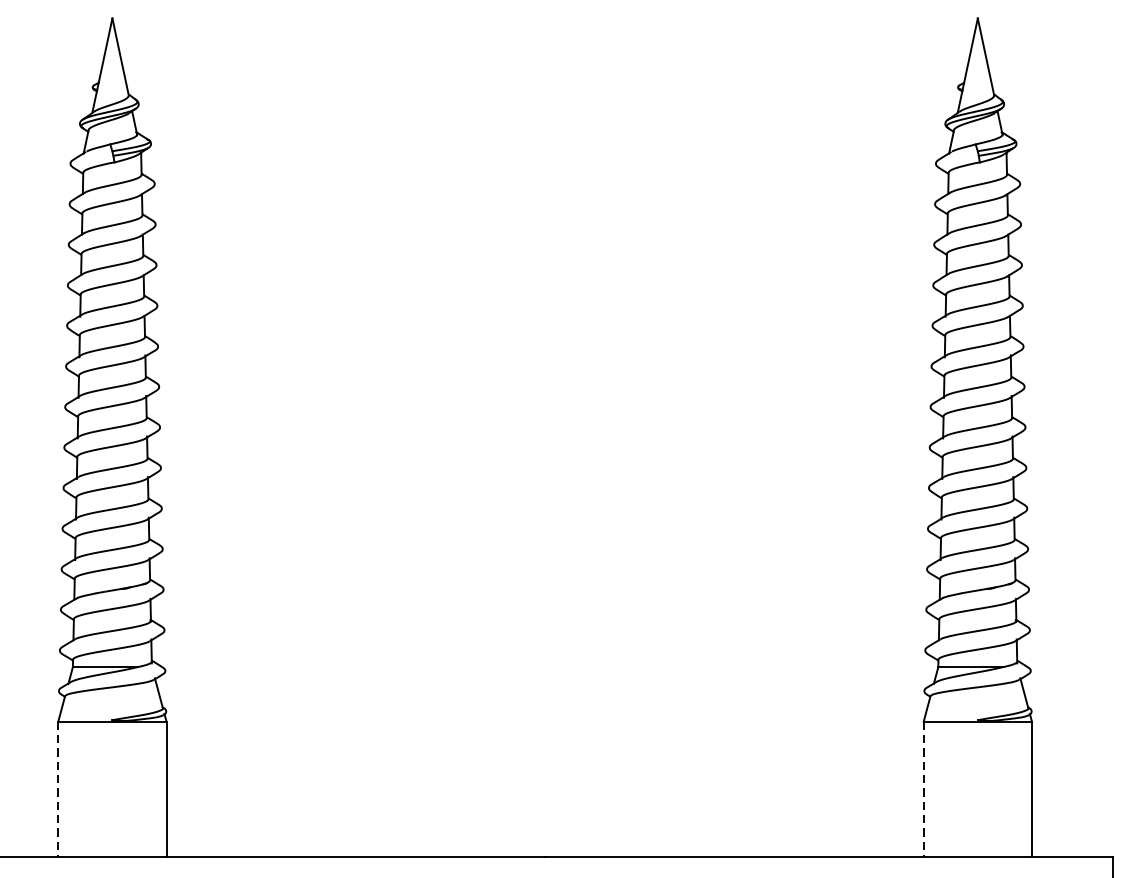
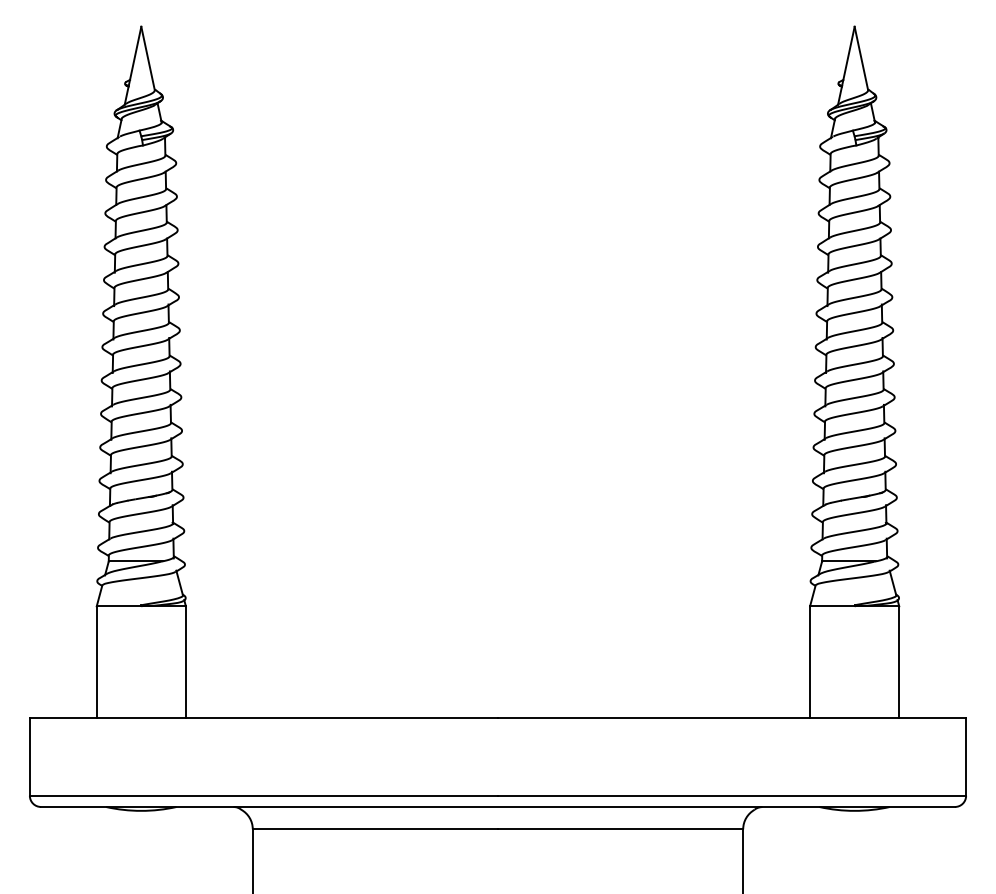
line: (58, 789) -> (96, 662), dashed -> solid
line: (924, 789) -> (810, 662), dashed -> solid

